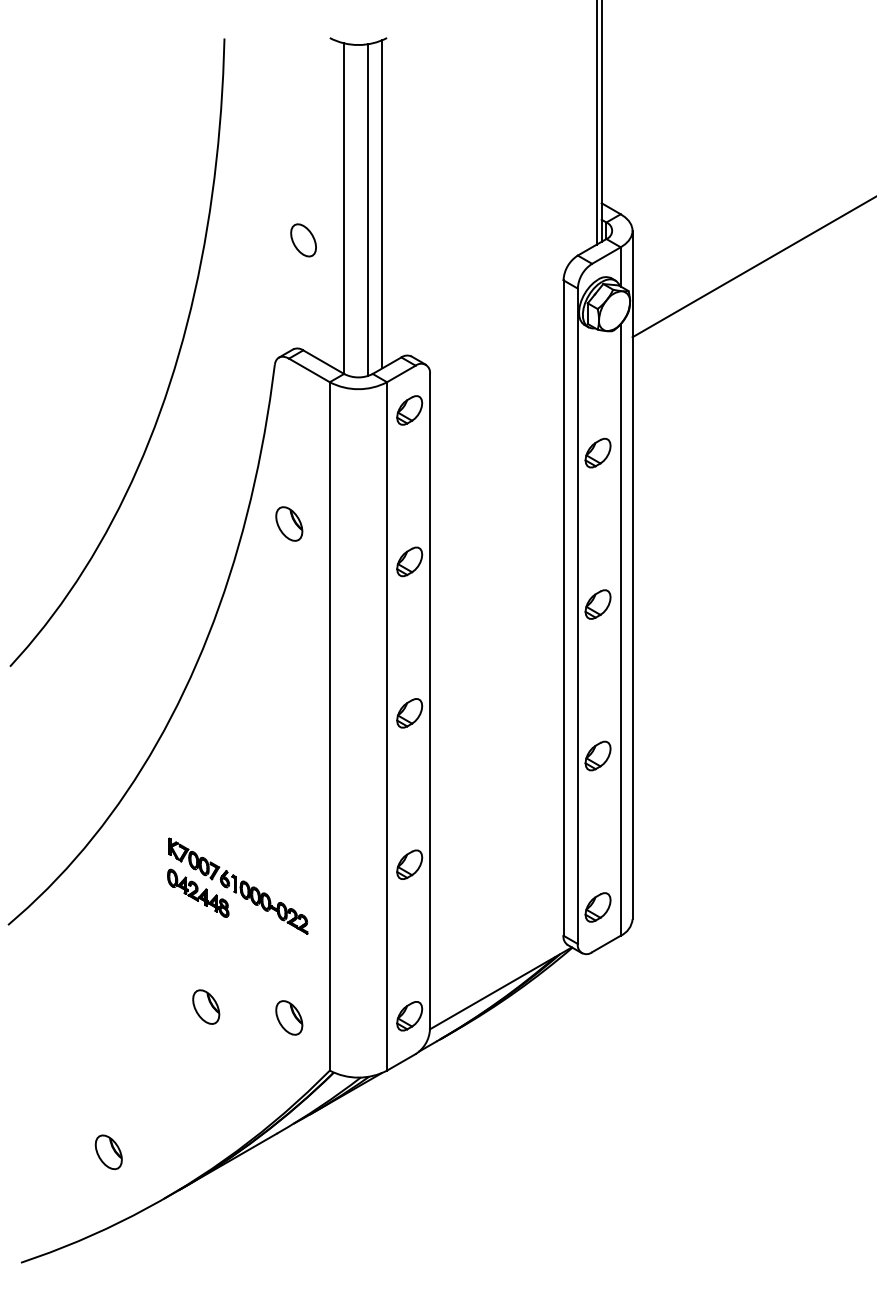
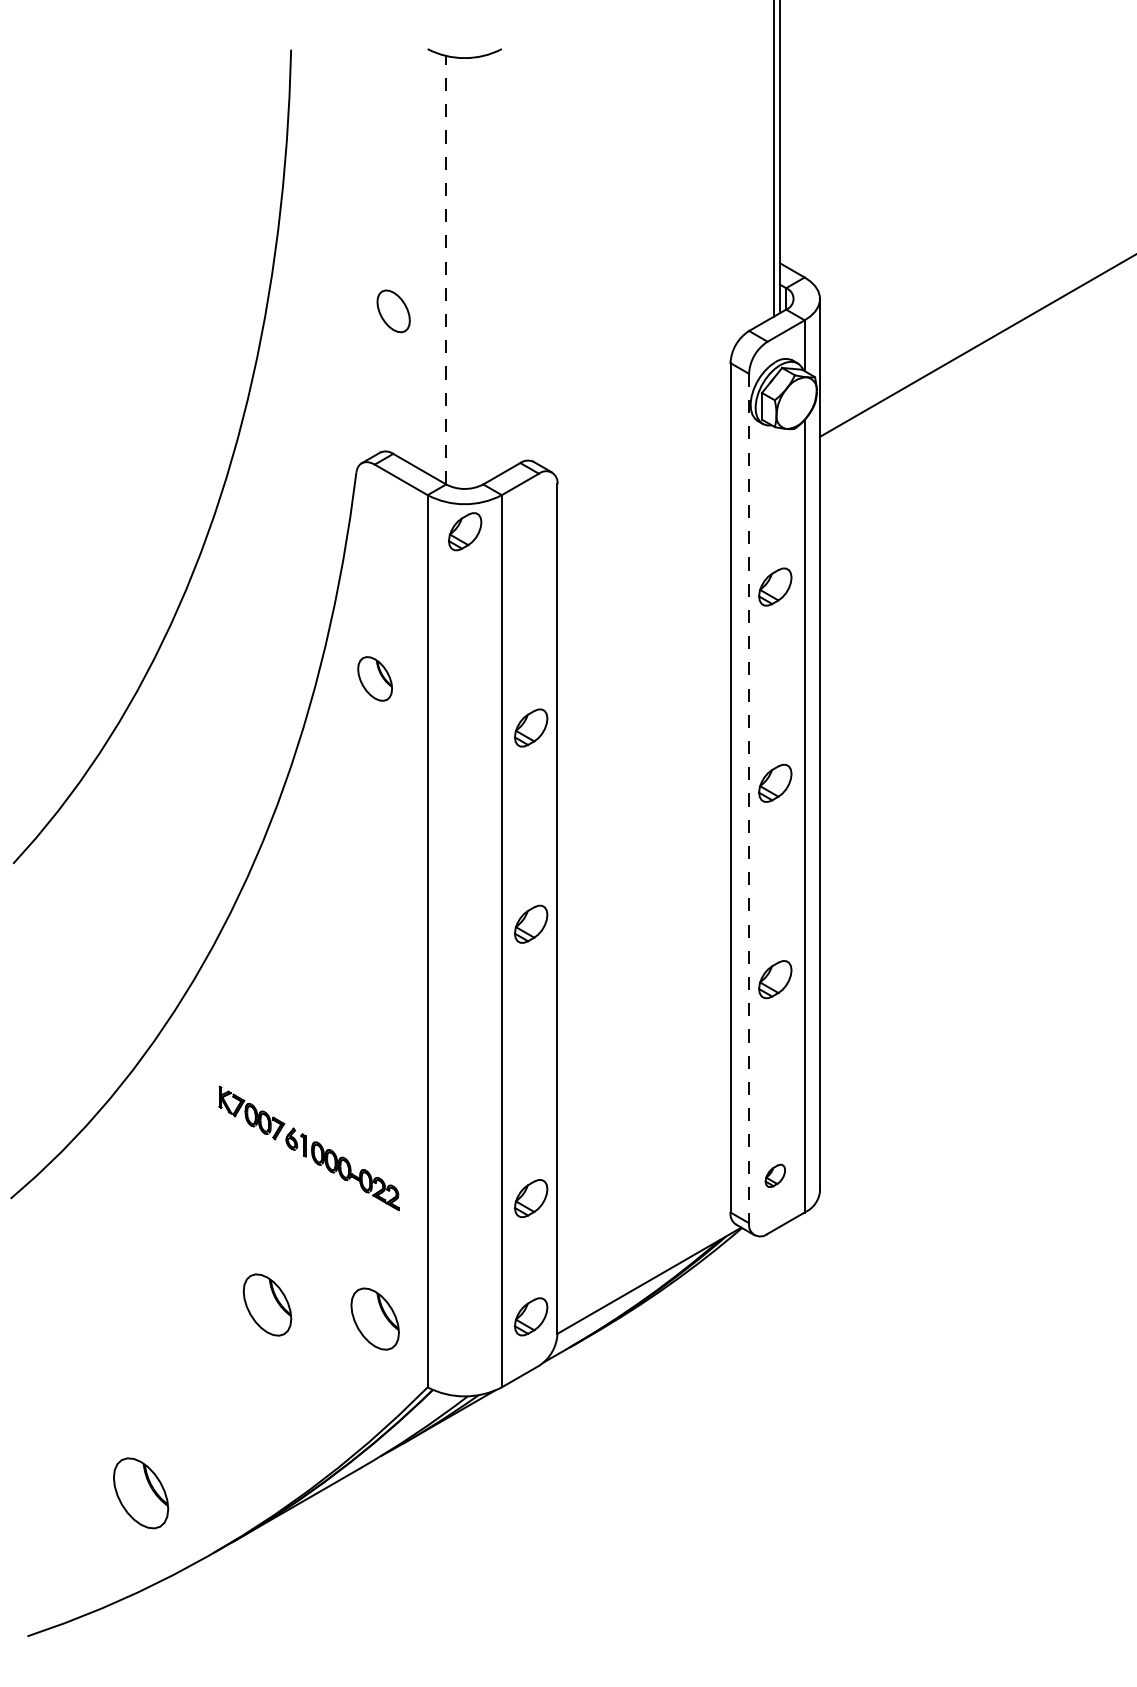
line: (382, 204) -> (495, 264), removed
line: (344, 208) -> (446, 269), solid -> dashed
line: (368, 210) -> (477, 272), removed
part: (409, 410) -> (465, 531), moved
line: (578, 616) -> (749, 798), solid -> dashed
part: (409, 864) -> (531, 1198), moved
part: (198, 893) -> (257, 1157), removed
part: (598, 907) -> (775, 1175), size x0.6
part: (206, 1006) -> (267, 1304), size x1.4
part: (288, 1017) -> (374, 1318), size x1.4
part: (109, 1151) -> (141, 1492), size x1.6

